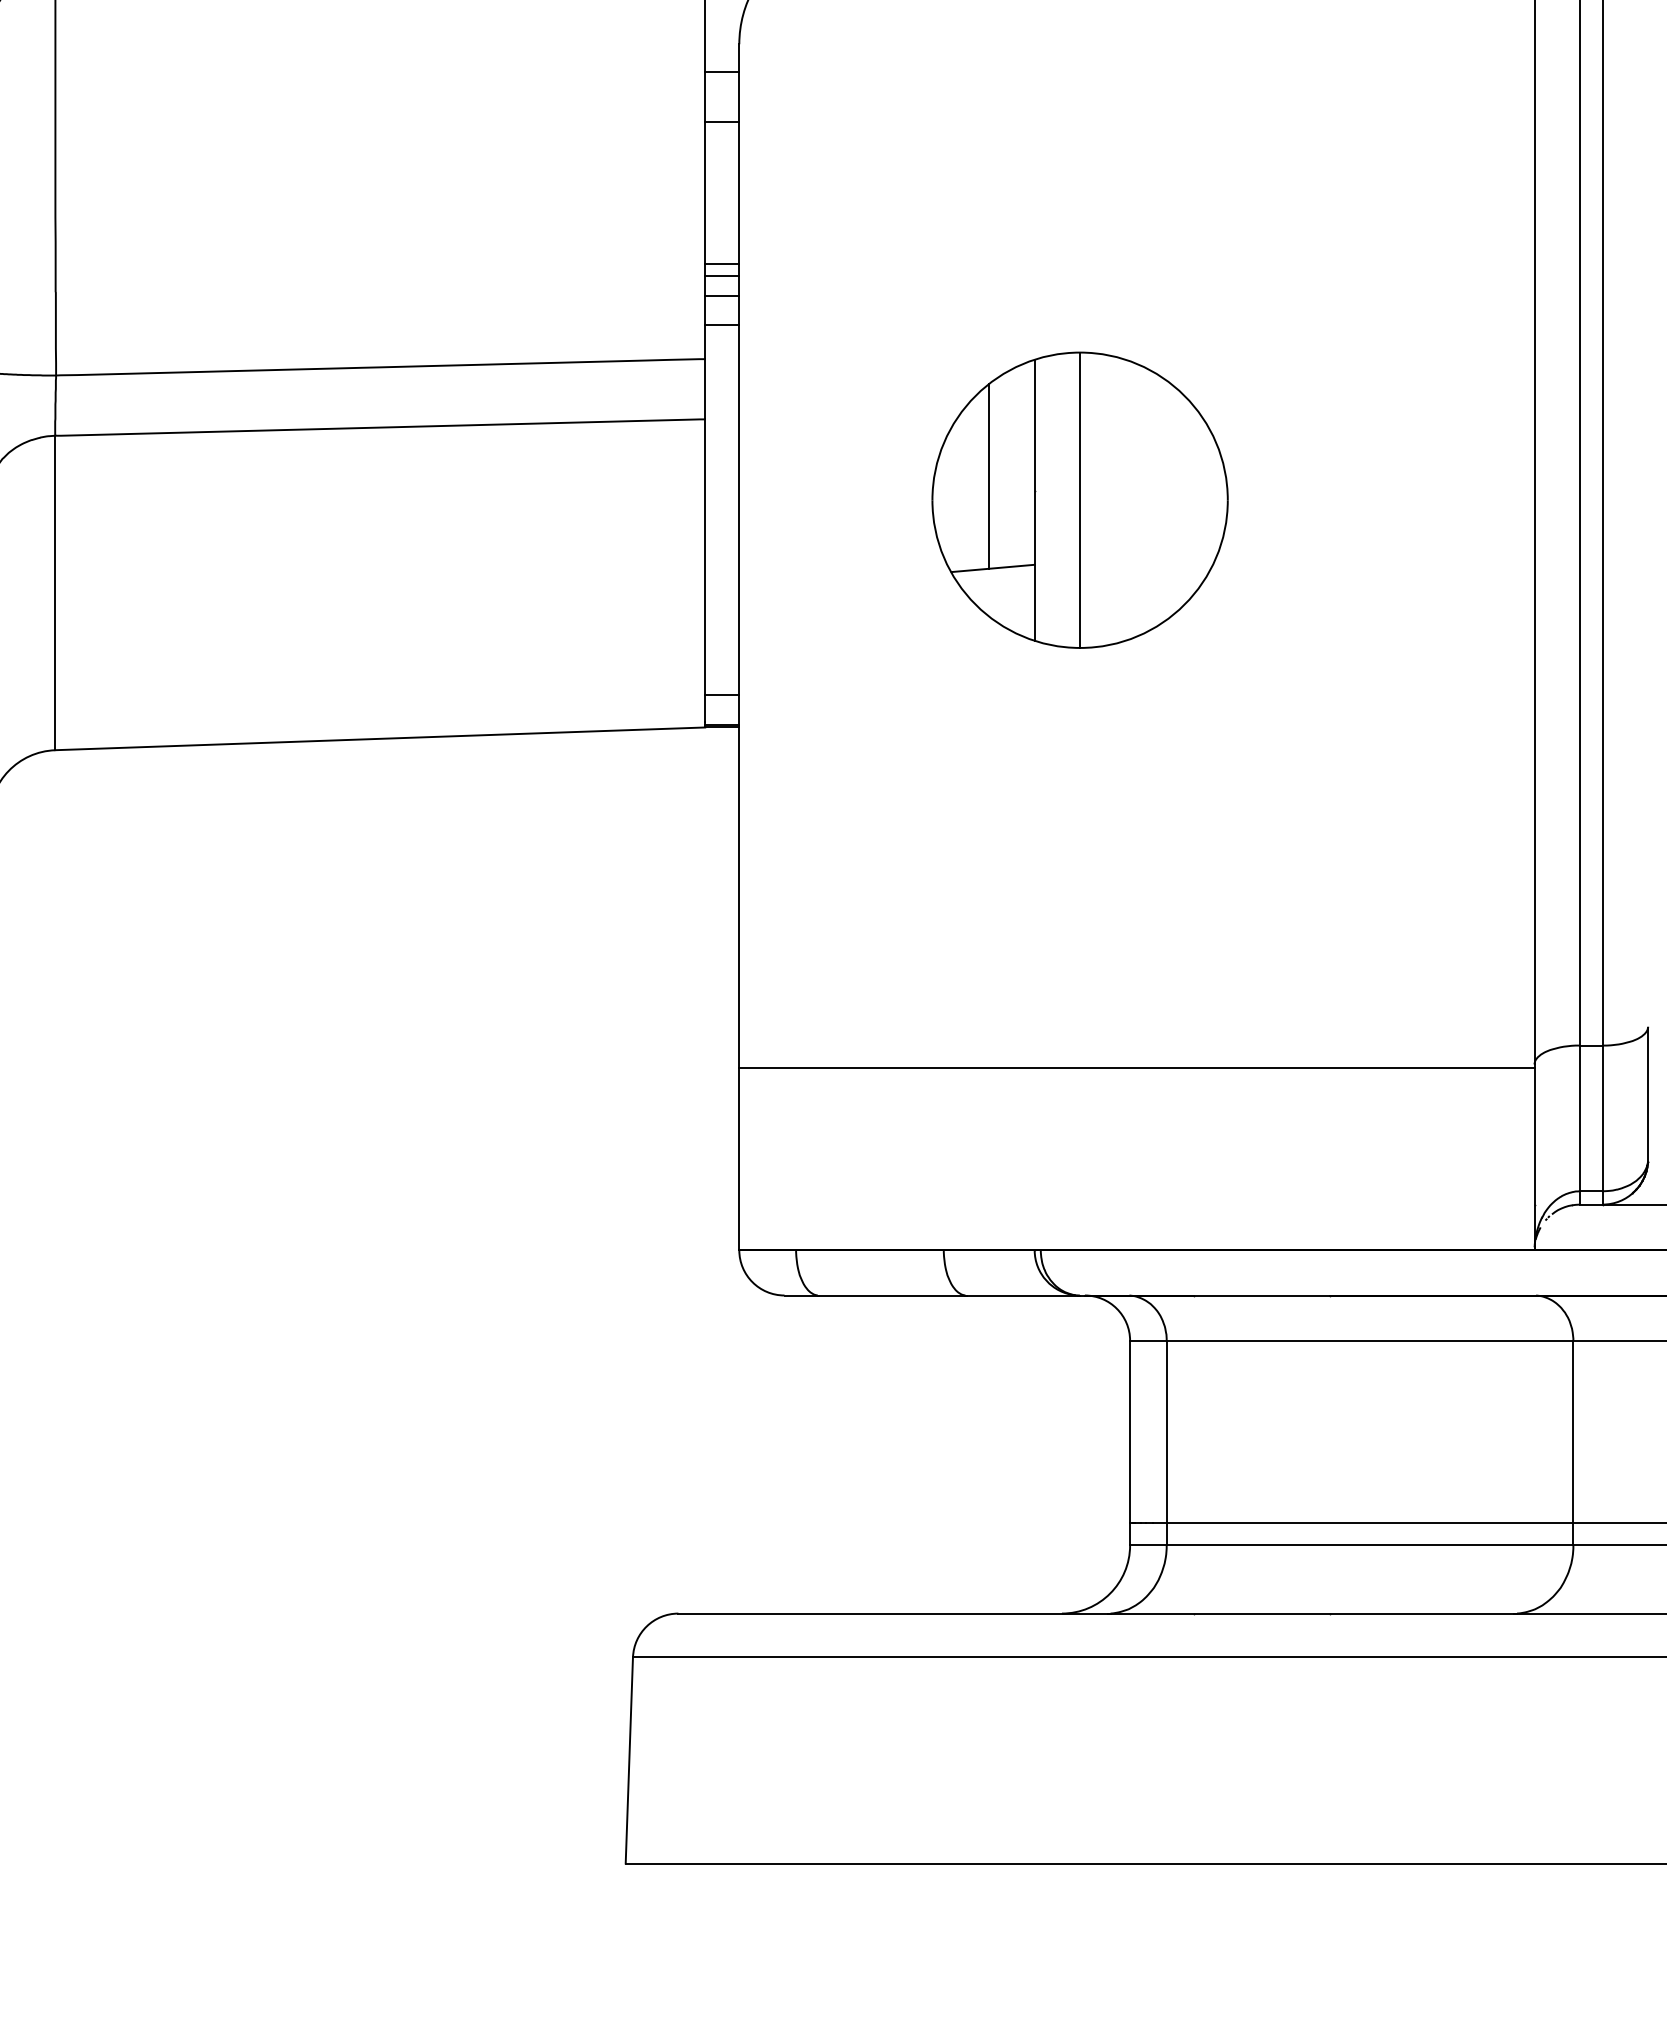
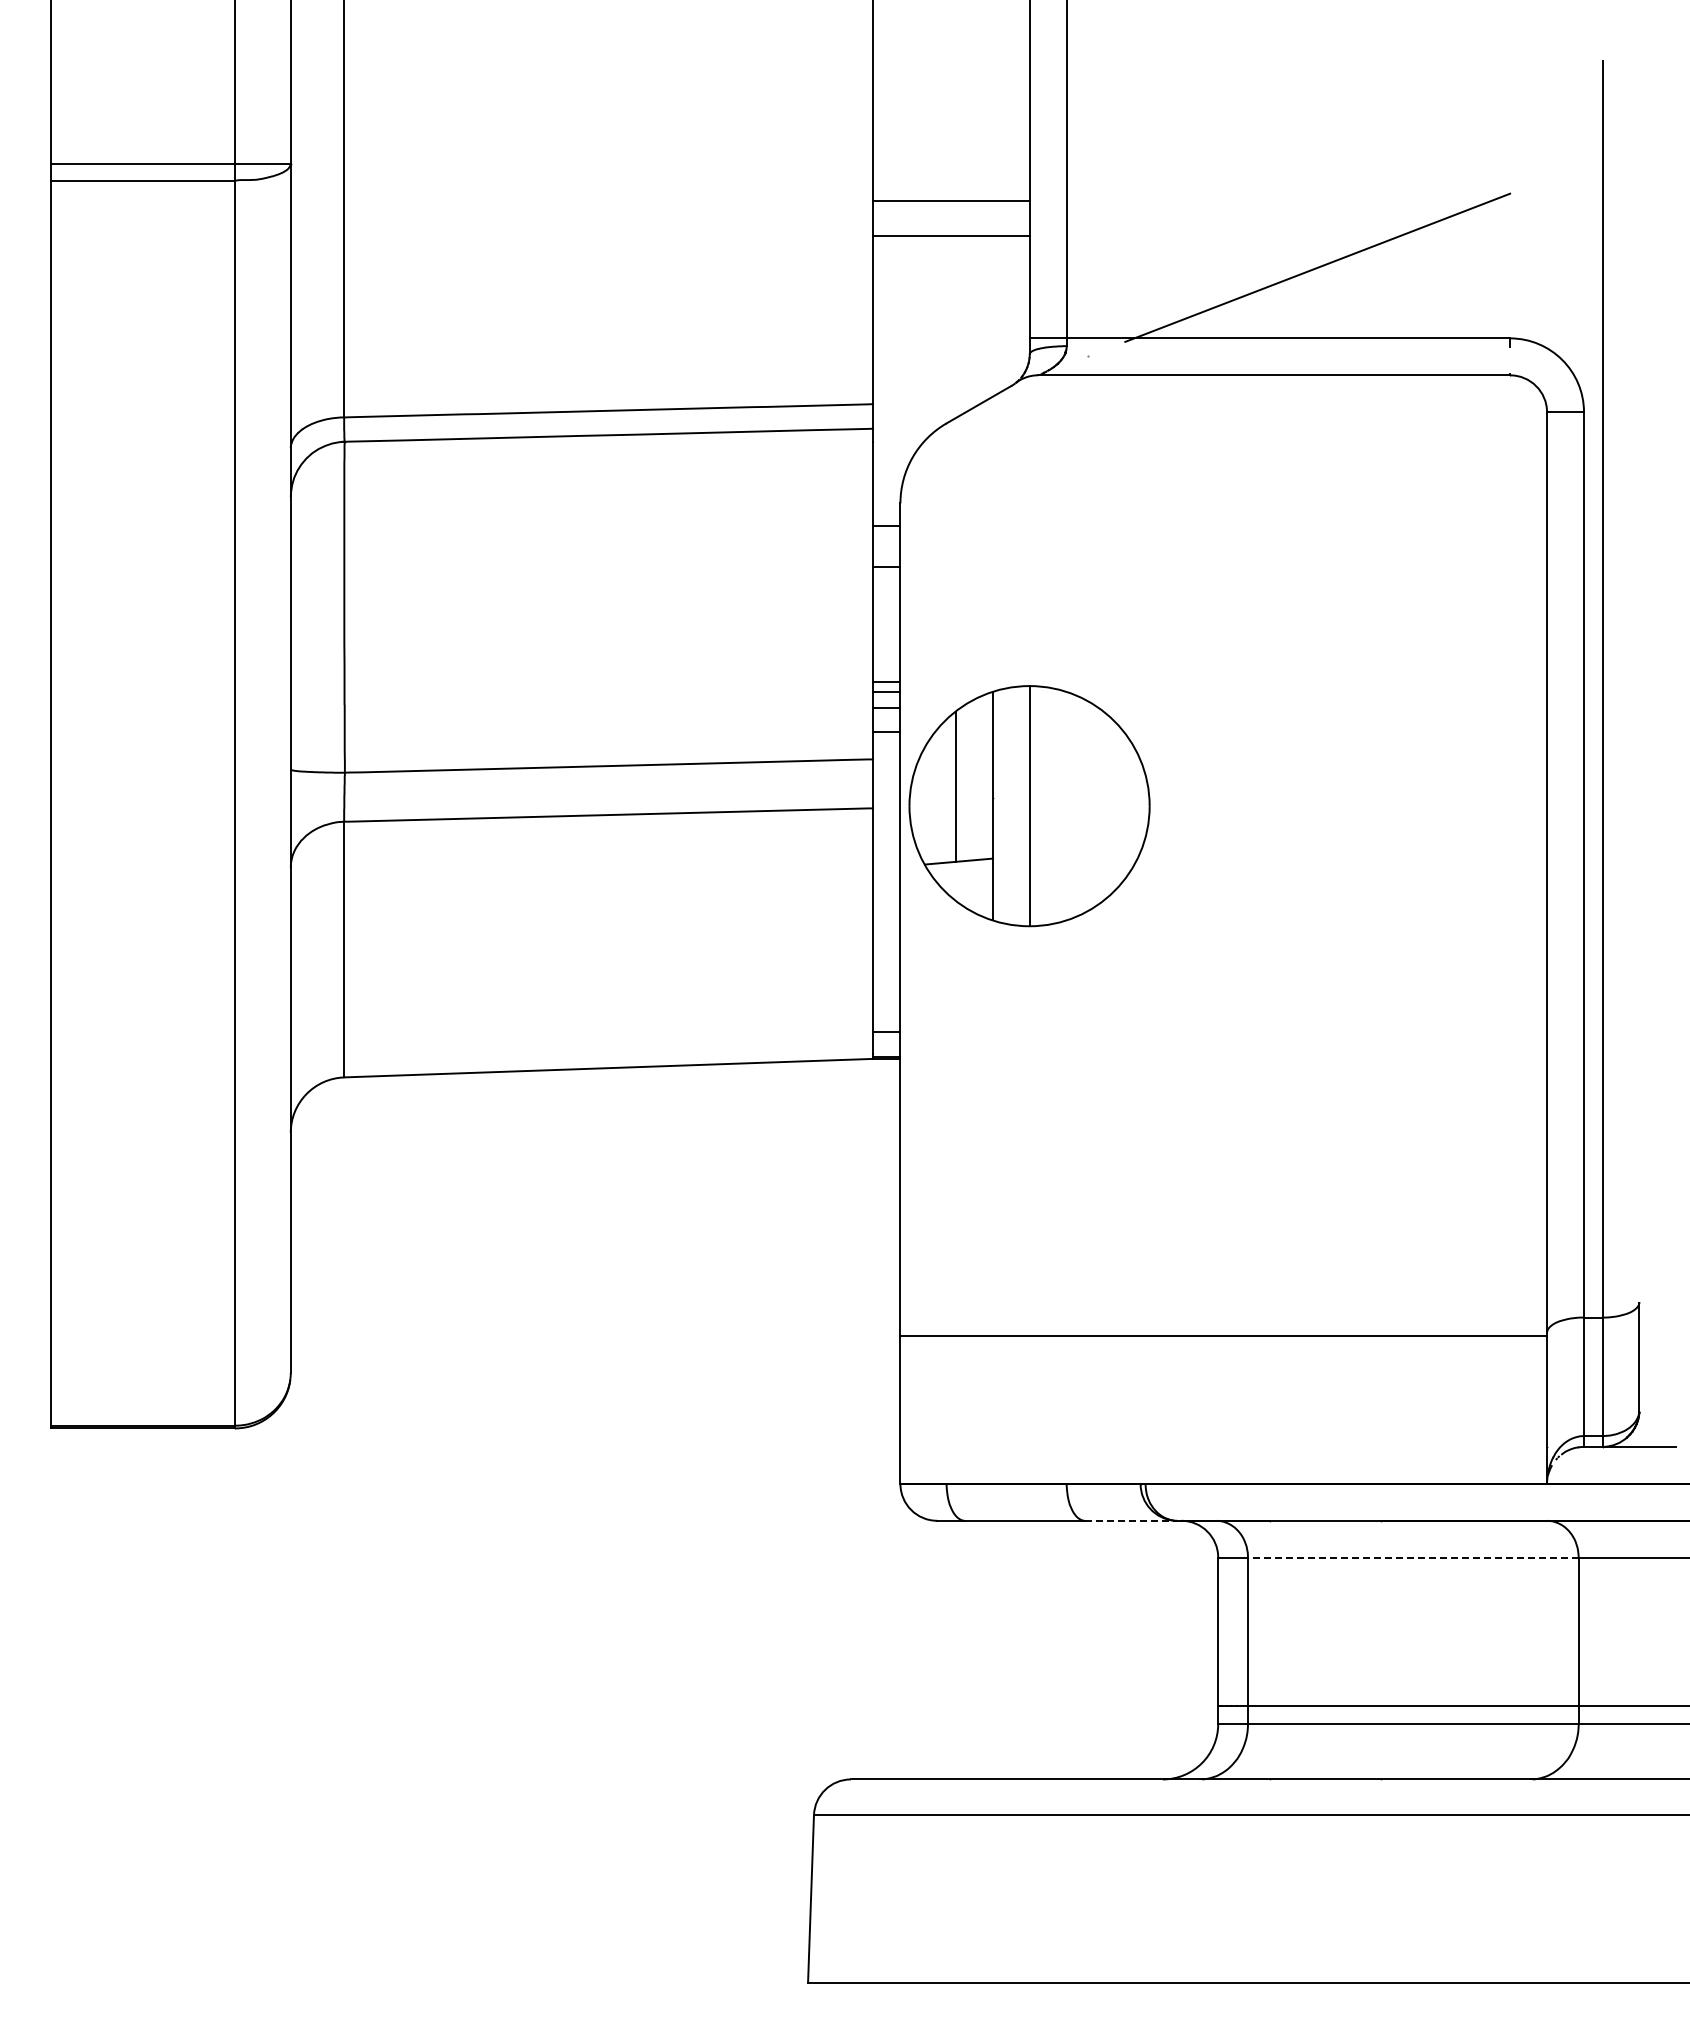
part: (1080, 500) -> (1029, 806), moved
line: (1023, 1295) -> (1131, 1520), solid -> dashed
line: (1369, 1340) -> (1412, 1557), solid -> dashed

